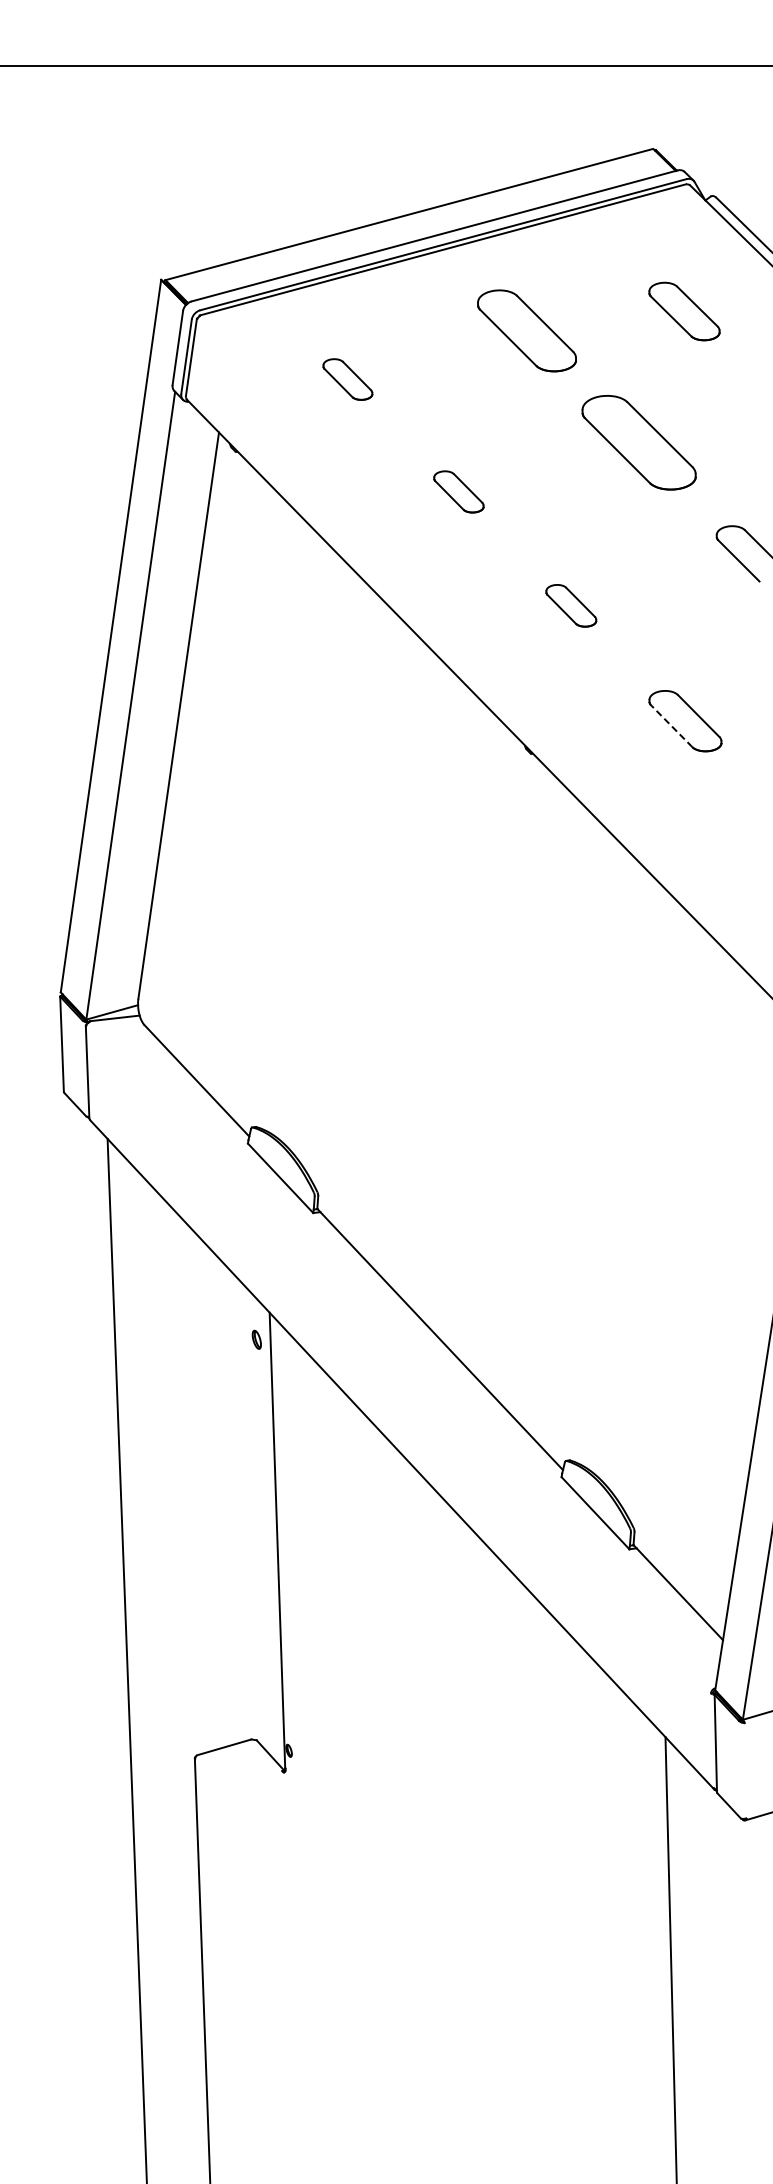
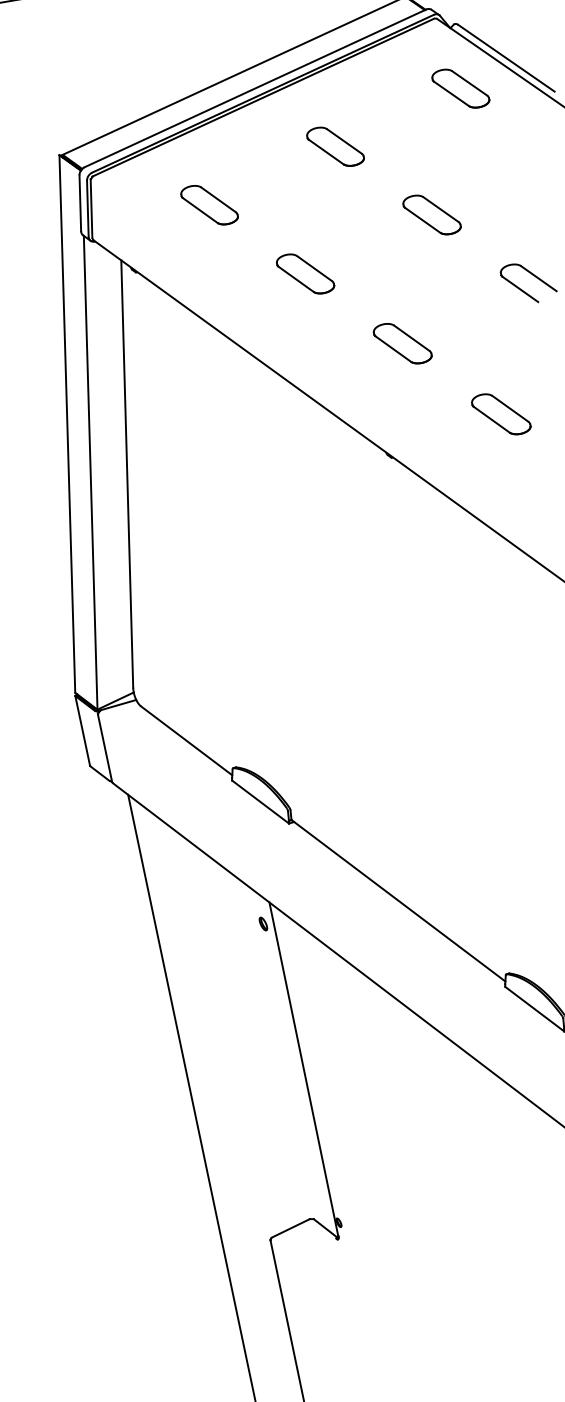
part: (684, 311) -> (460, 88), moved
part: (527, 330) -> (335, 146), size x0.71
part: (347, 379) -> (209, 205), size x1.43
part: (638, 442) -> (431, 214), size x0.62
part: (458, 491) -> (305, 273), size x1.43
part: (570, 605) -> (402, 343), size x1.43
line: (671, 725) -> (491, 419), dashed -> solid

